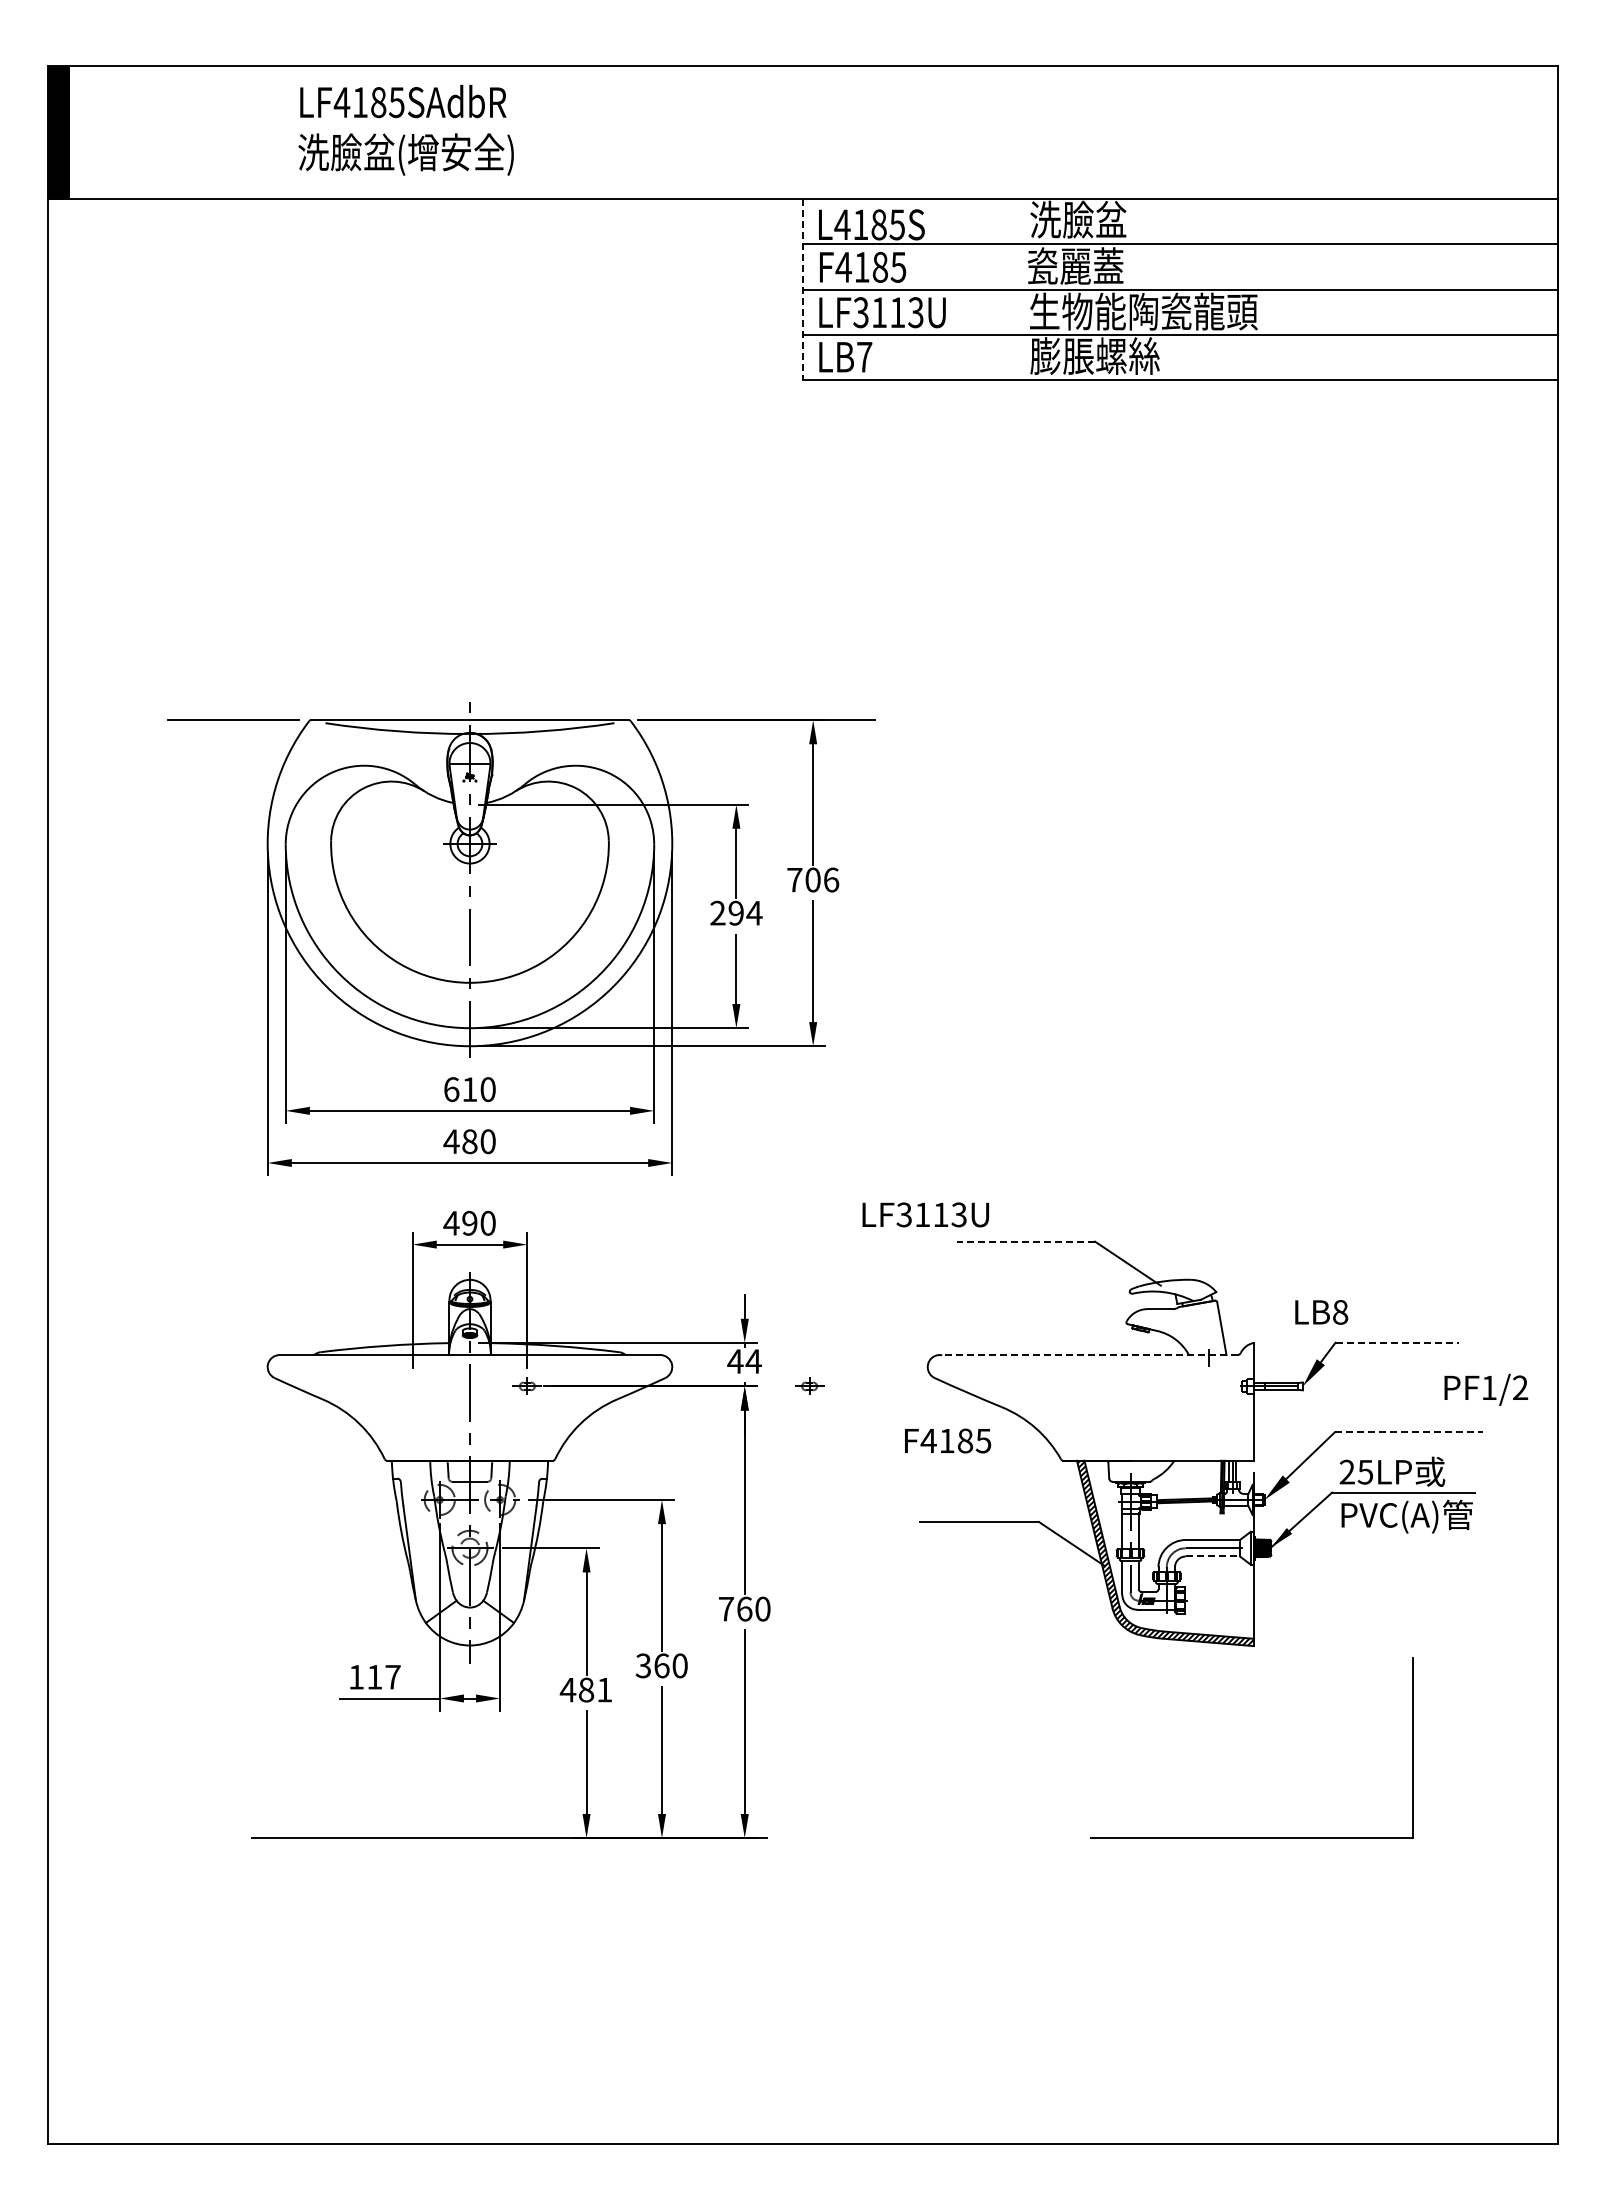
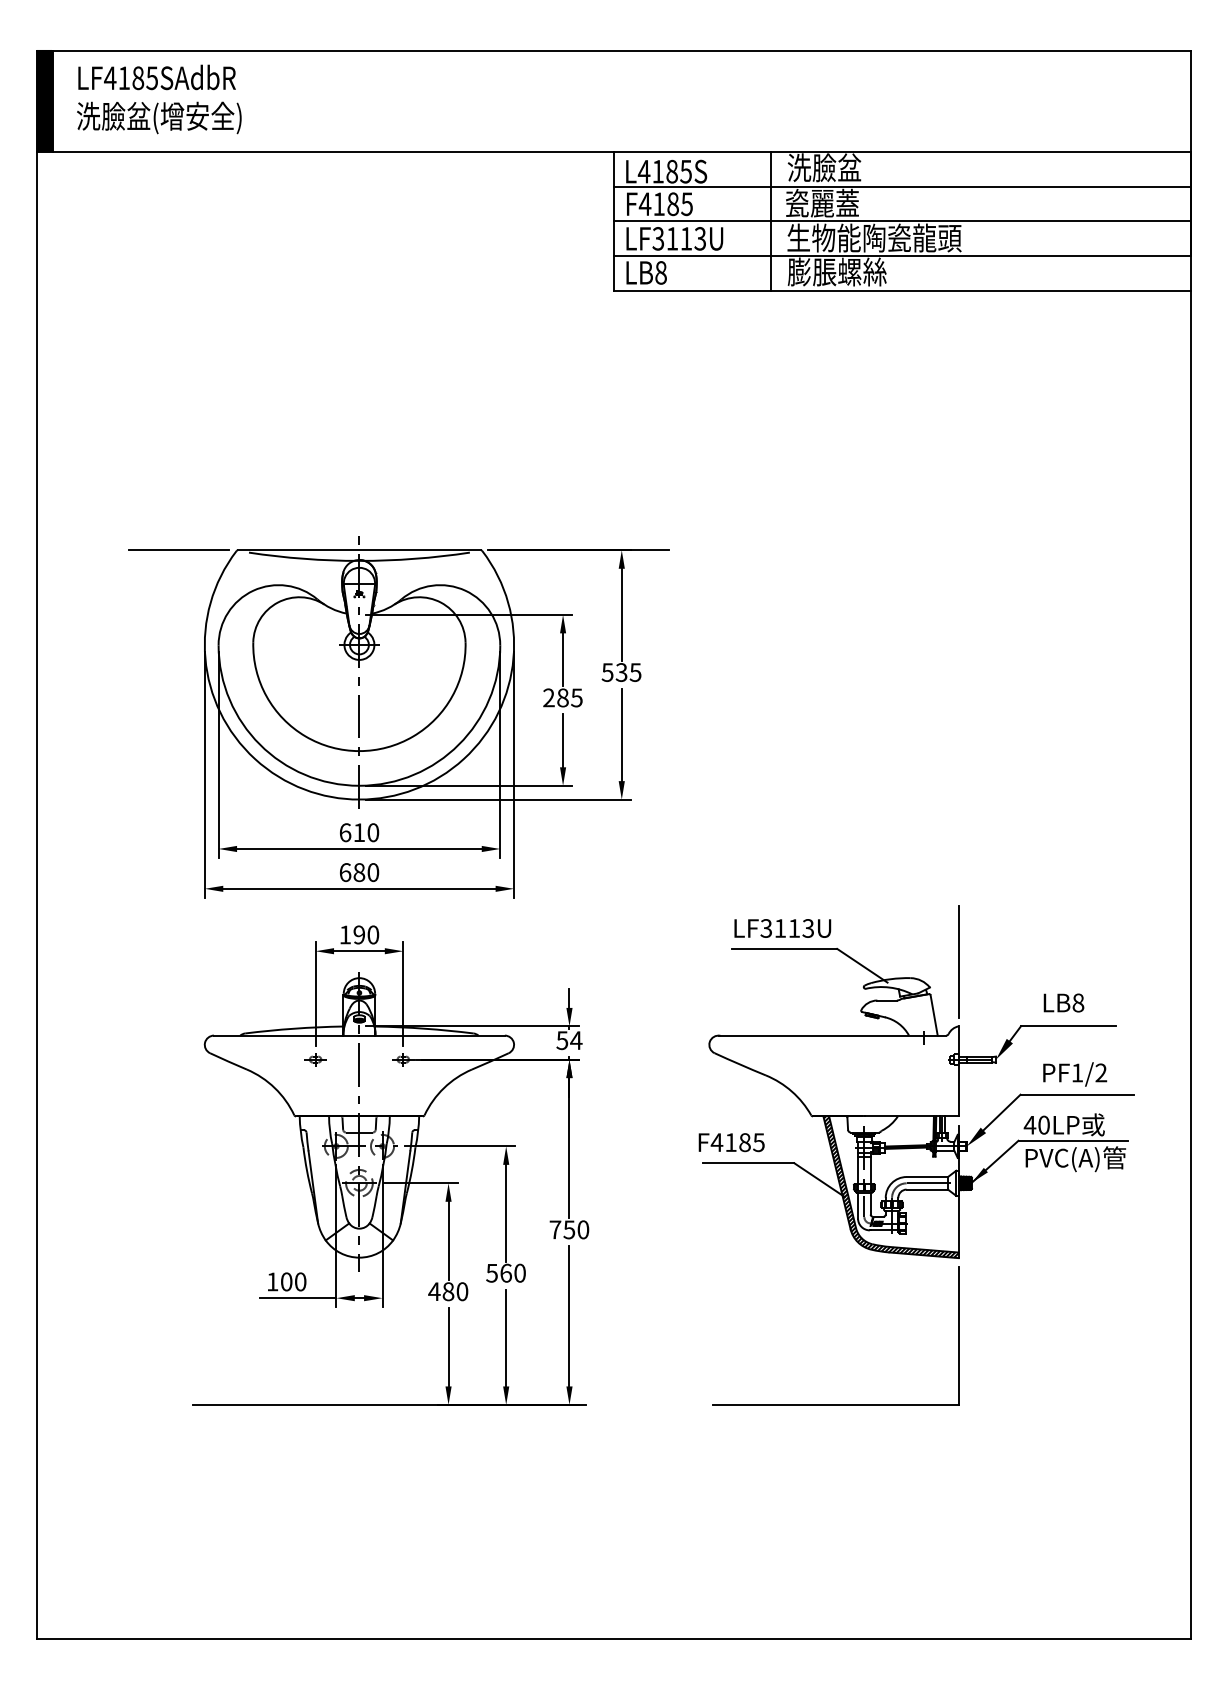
text: (405, 130) -> (158, 99), moved
line: (802, 289) -> (613, 221), dashed -> solid
line: (1007, 289) -> (770, 221), added
text: (864, 356) -> (661, 272), LB7 -> LB8
text: (812, 879) -> (621, 672), 706 -> 535
text: (745, 912) -> (570, 697), 294 -> 285
text: (451, 1141) -> (345, 872), 480 -> 680
text: (925, 1214) -> (782, 928), moved
text: (451, 1223) -> (345, 935), 490 -> 190
line: (1026, 1241) -> (784, 948), dashed -> solid
line: (1253, 1258) -> (958, 961), added
text: (1321, 1312) -> (1063, 1003), moved
line: (1397, 1342) -> (1068, 1026), dashed -> solid
line: (1088, 1355) -> (832, 1035), dashed -> solid
text: (735, 1361) -> (562, 1040), 44 -> 54
part: (809, 1385) -> (315, 1058), moved
text: (1486, 1389) -> (1075, 1074), moved
line: (1408, 1432) -> (1076, 1094), dashed -> solid
text: (948, 1440) -> (732, 1142), moved
text: (1356, 1471) -> (1037, 1124), 25LP -> 40LP
line: (1213, 1556) -> (927, 1189), dashed -> solid
text: (744, 1608) -> (569, 1229), 760 -> 750
text: (643, 1665) -> (492, 1272), 360 -> 560
text: (383, 1676) -> (293, 1281), 117 -> 100
text: (604, 1689) -> (462, 1291), 481 -> 480
part: (1251, 1837) -> (835, 1404), moved

